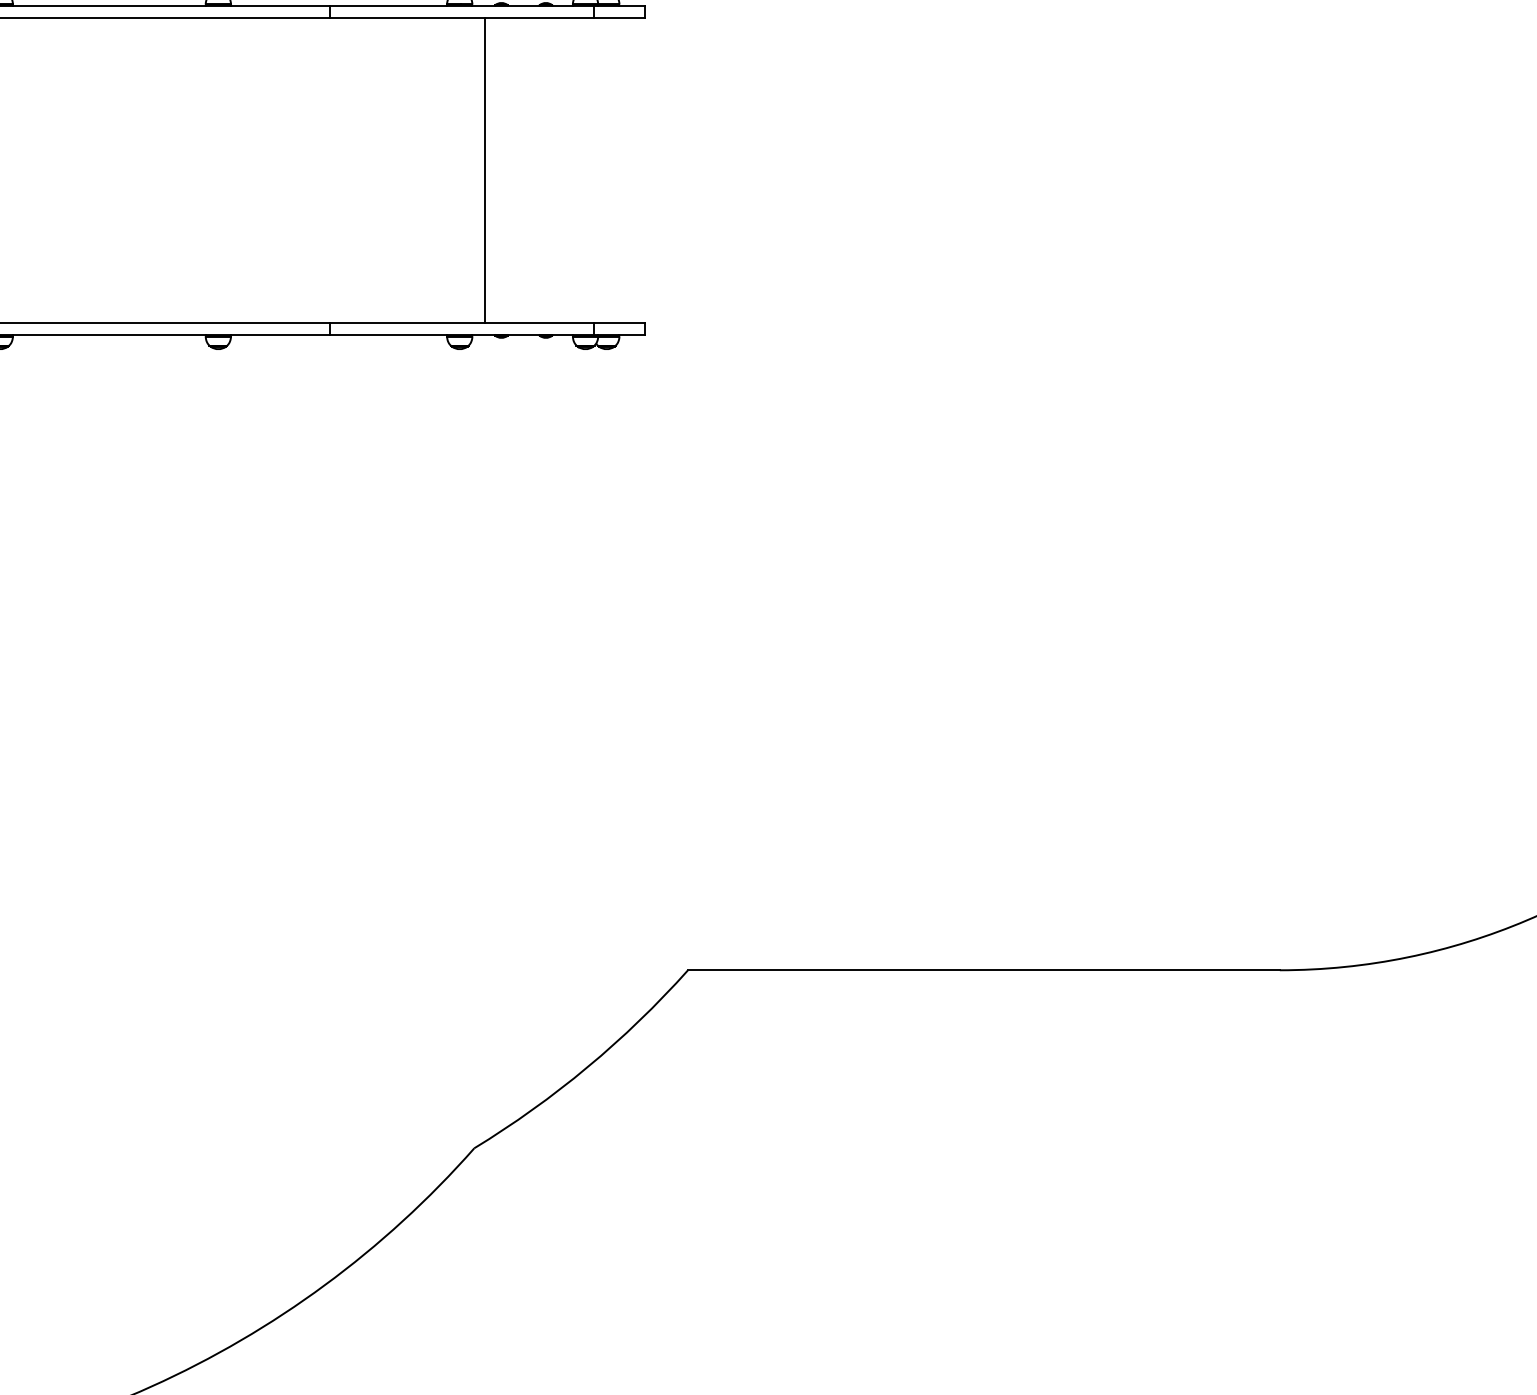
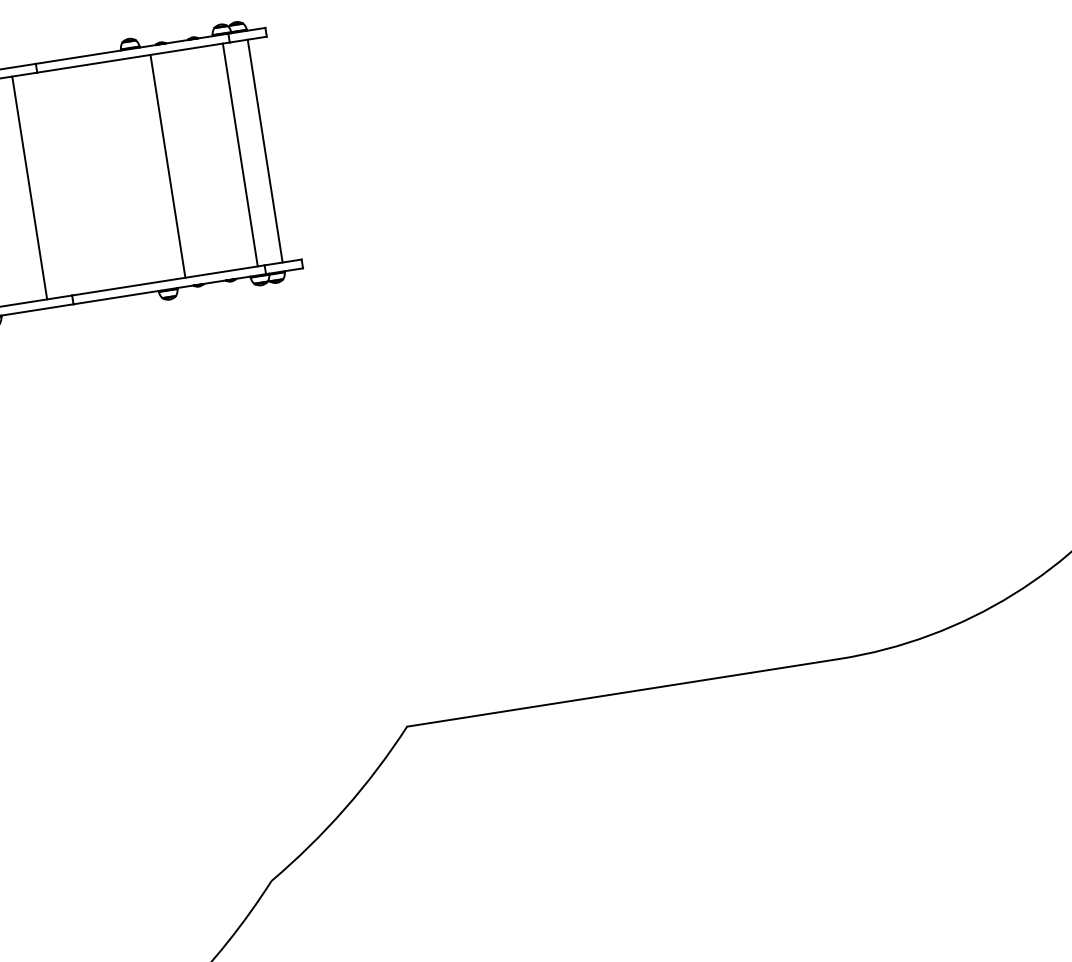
line: (295, 170) -> (29, 188), added
line: (584, 170) -> (240, 155), added
line: (618, 170) -> (265, 151), added

